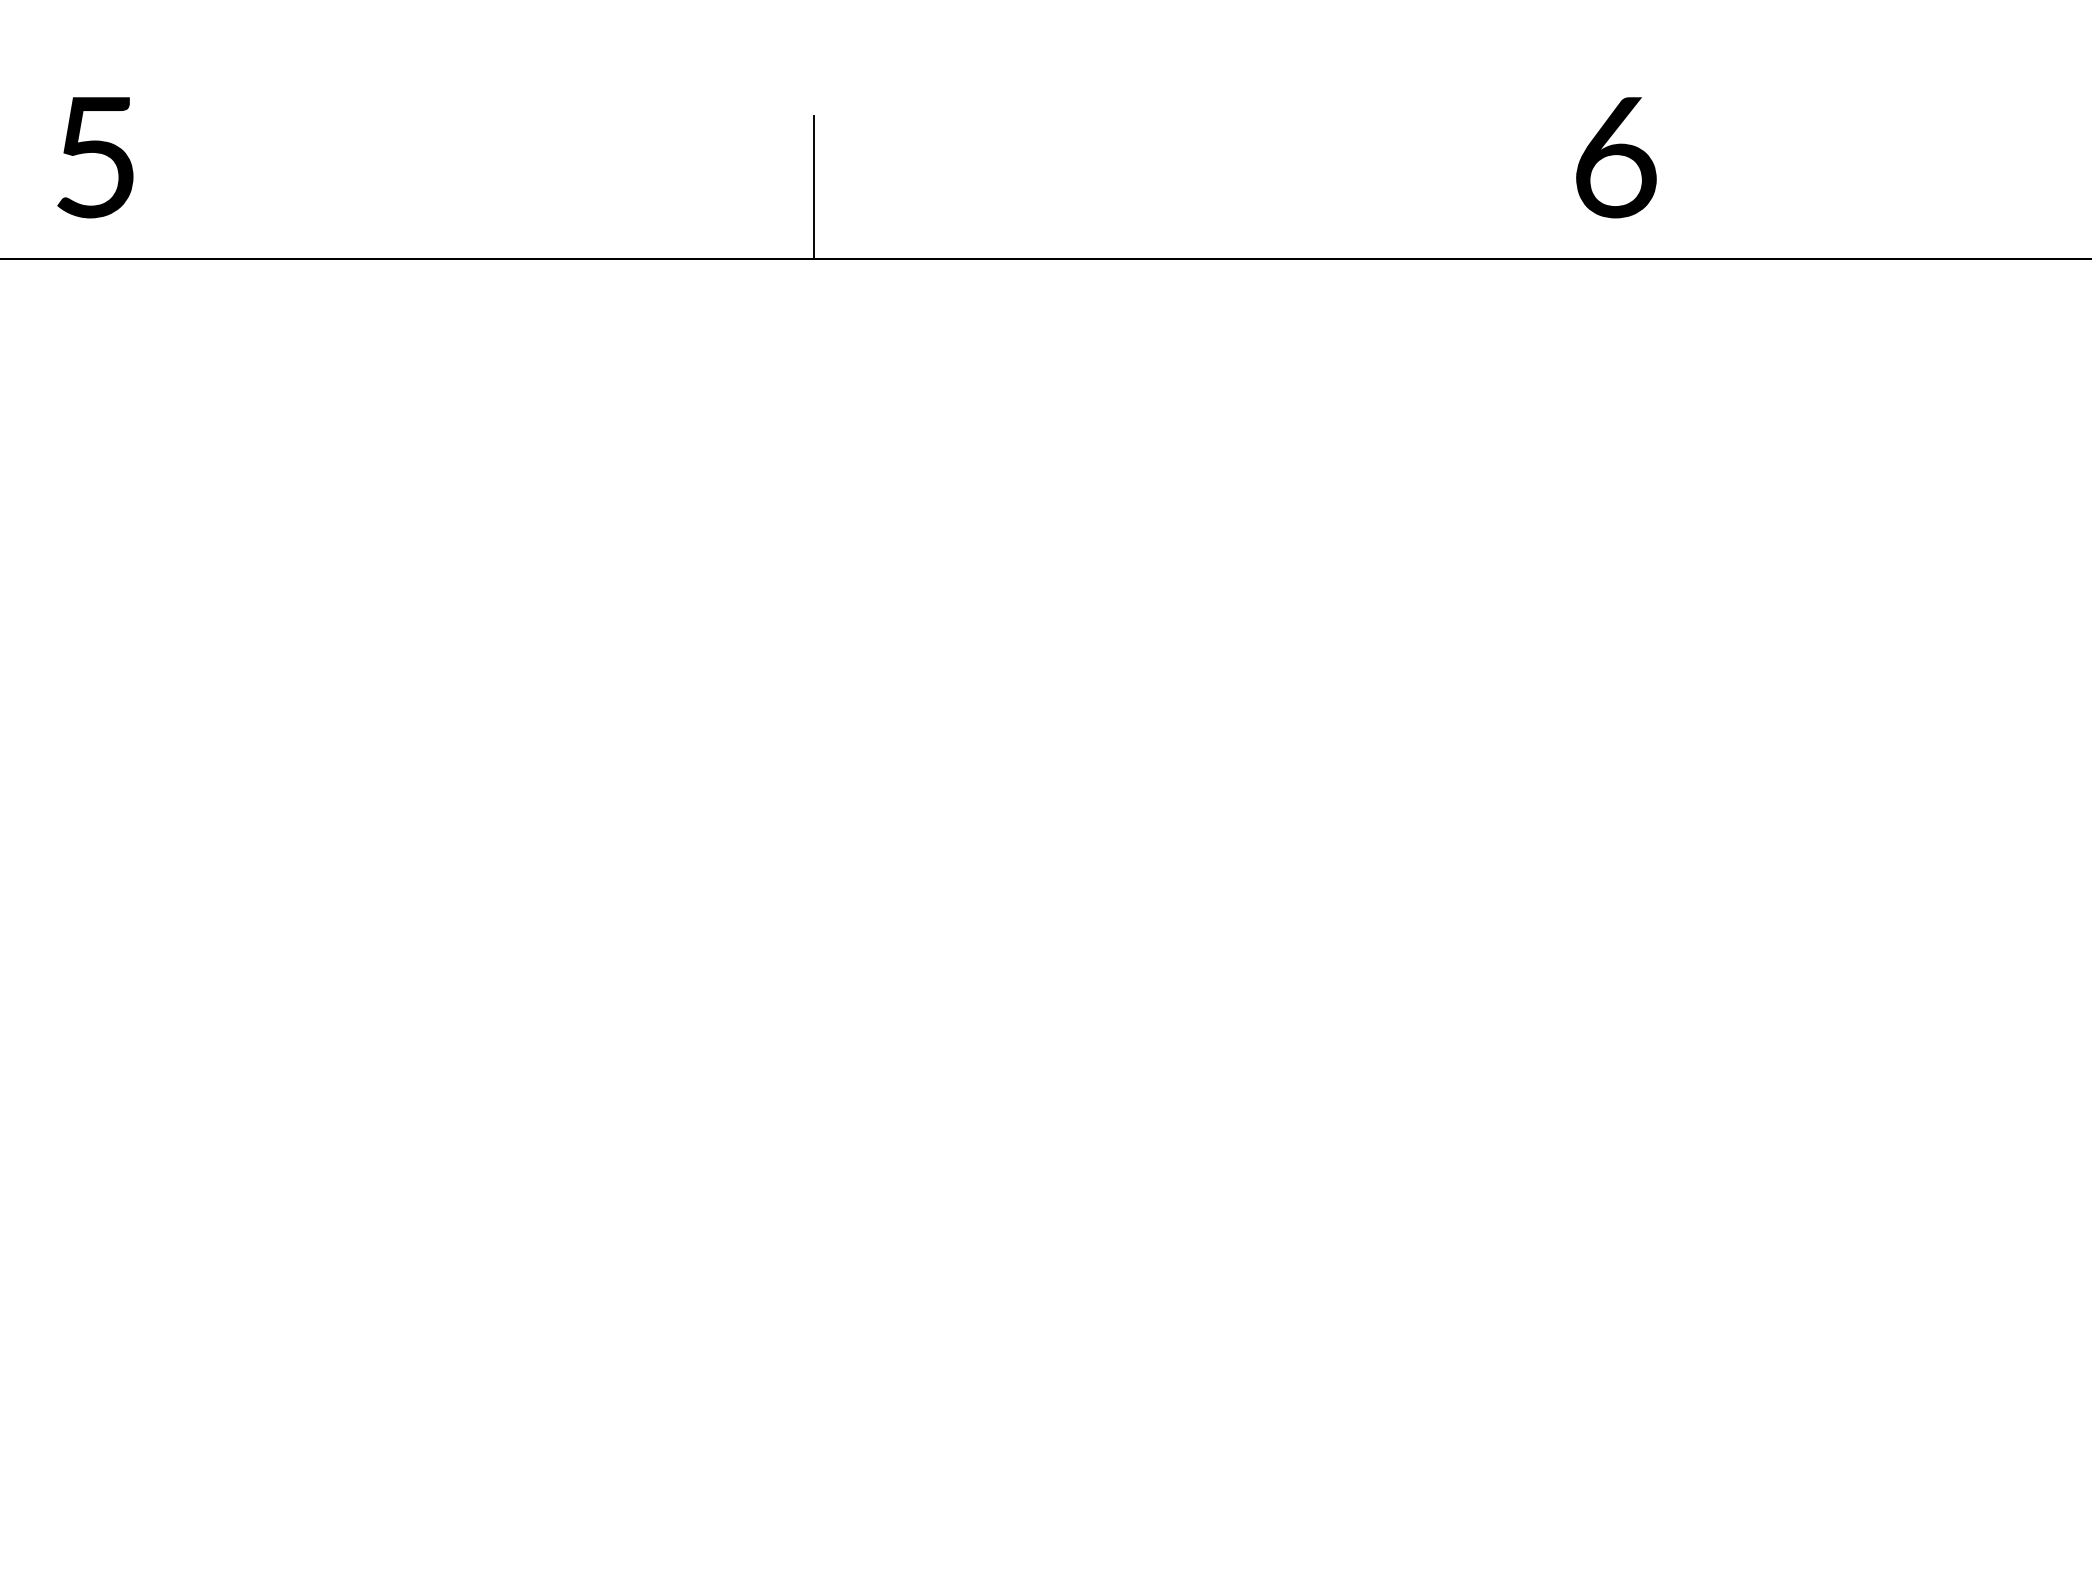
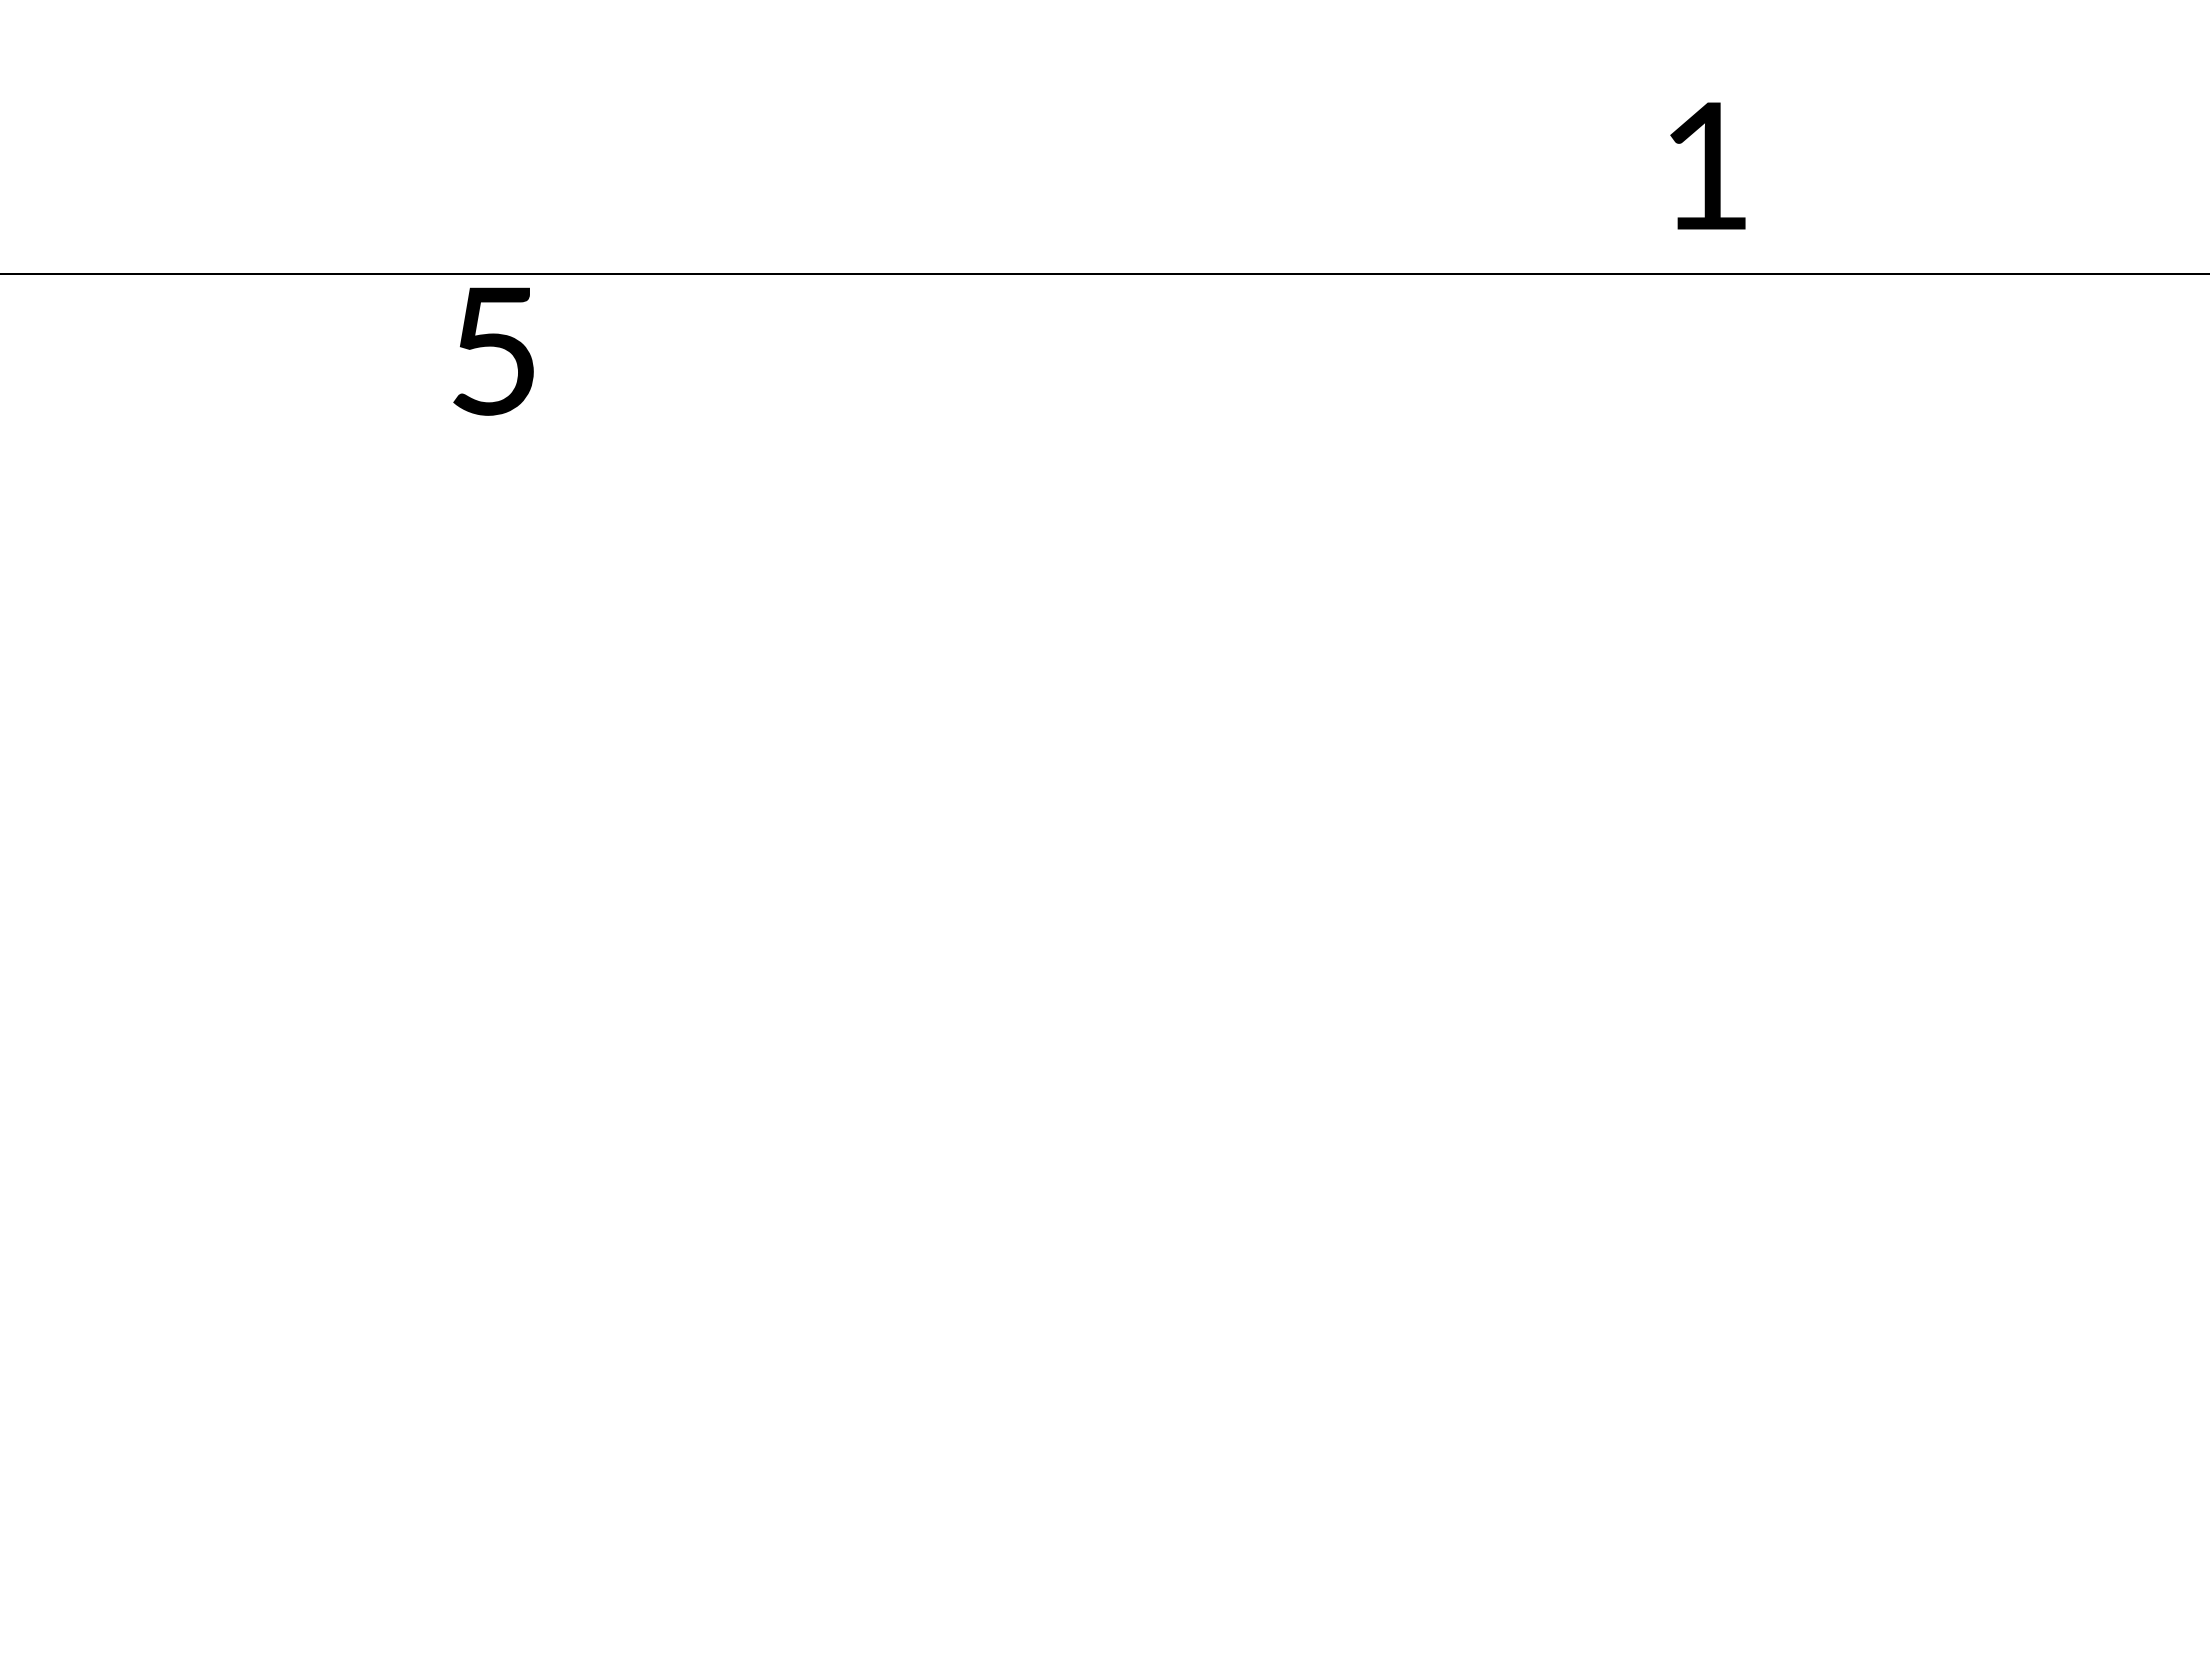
text: (95, 157) -> (493, 351), moved
text: (1616, 157) -> (1707, 166), 6 -> 1
line: (813, 187) -> (859, 198), removed

